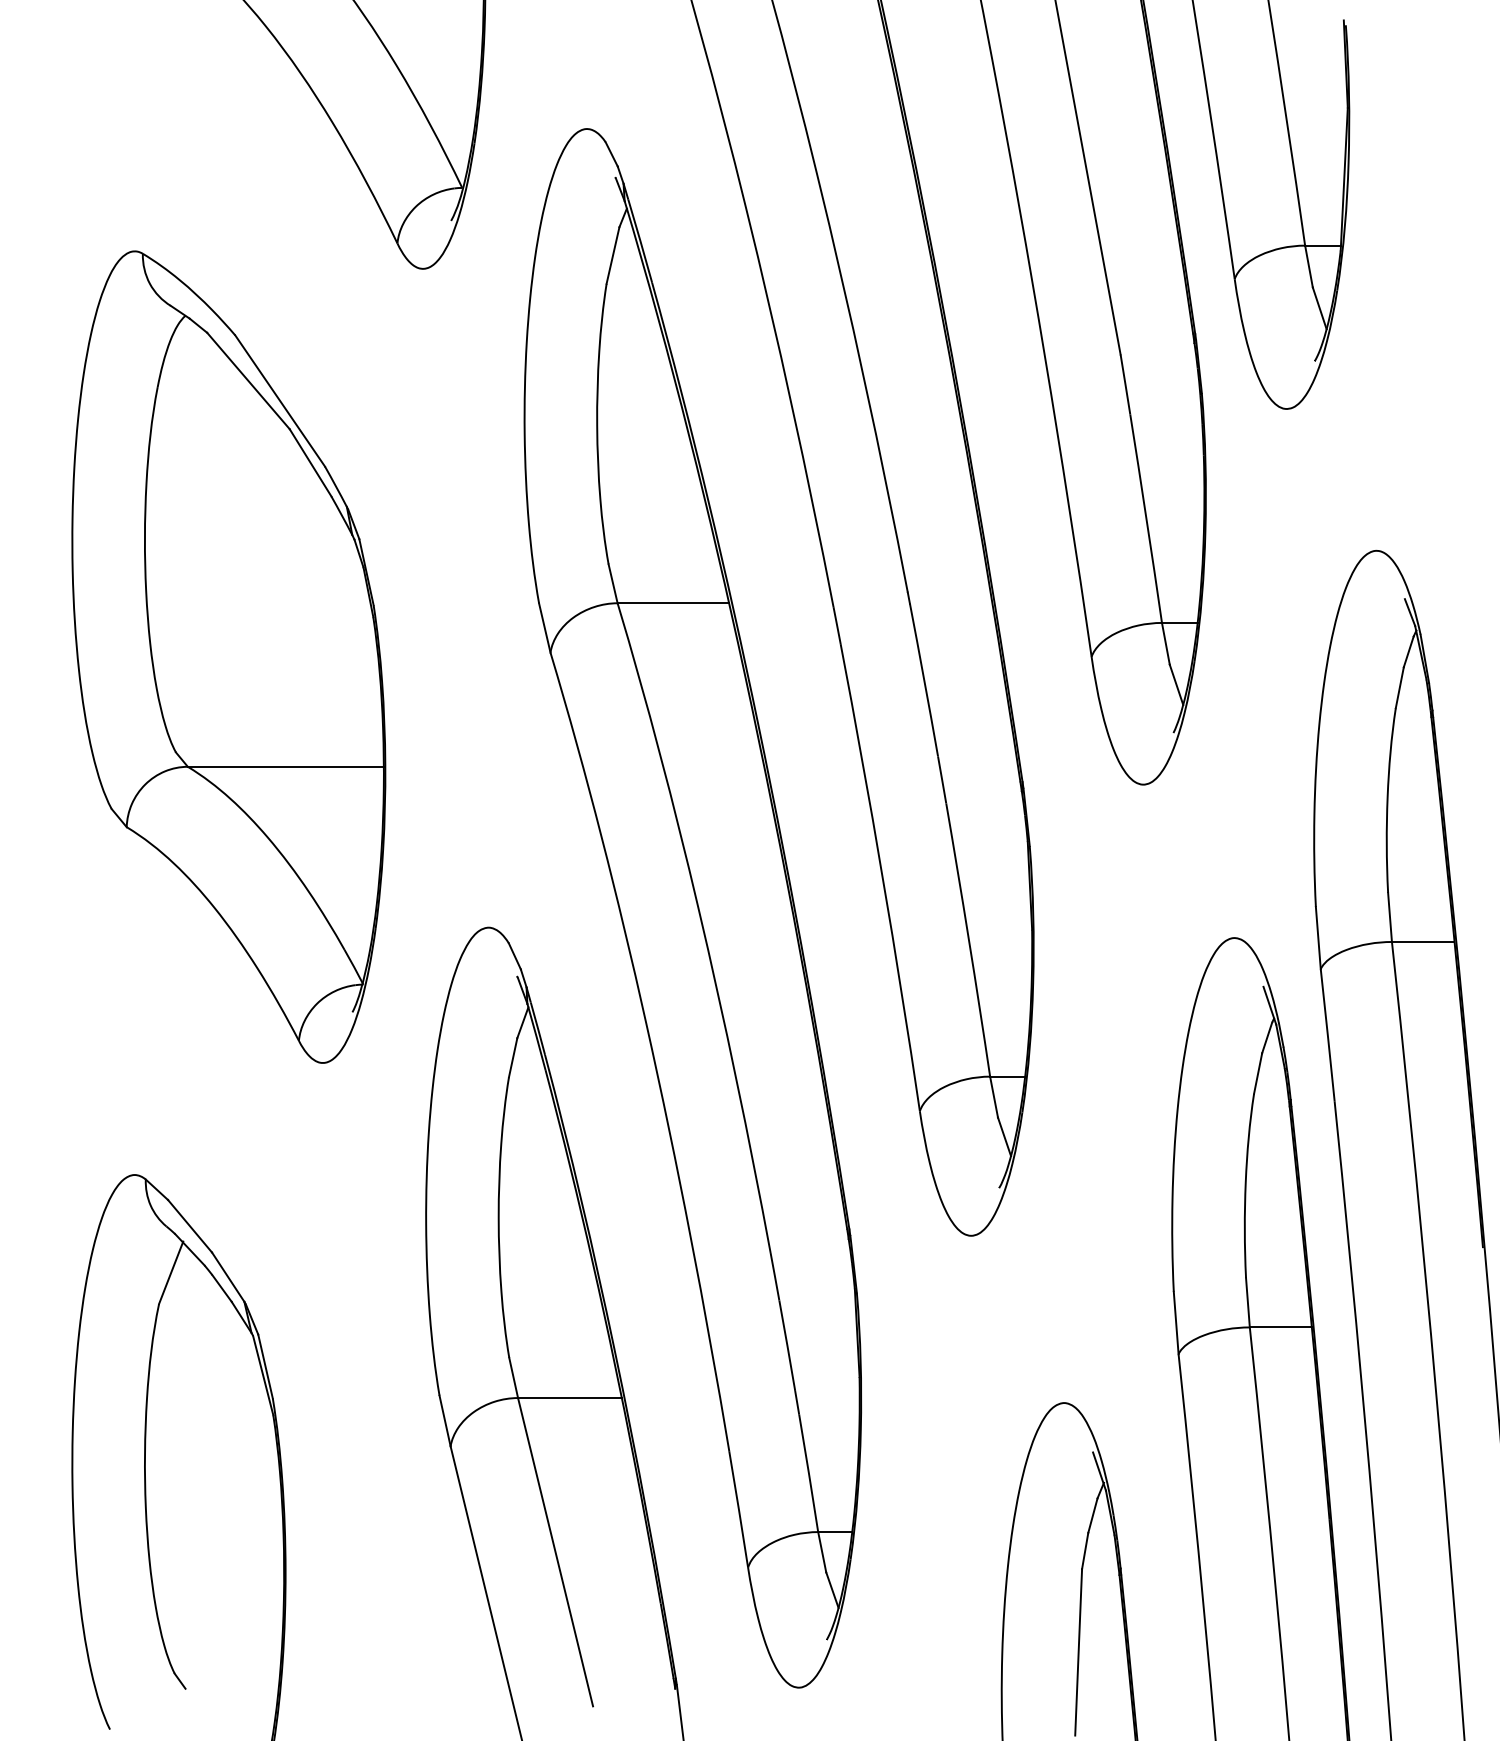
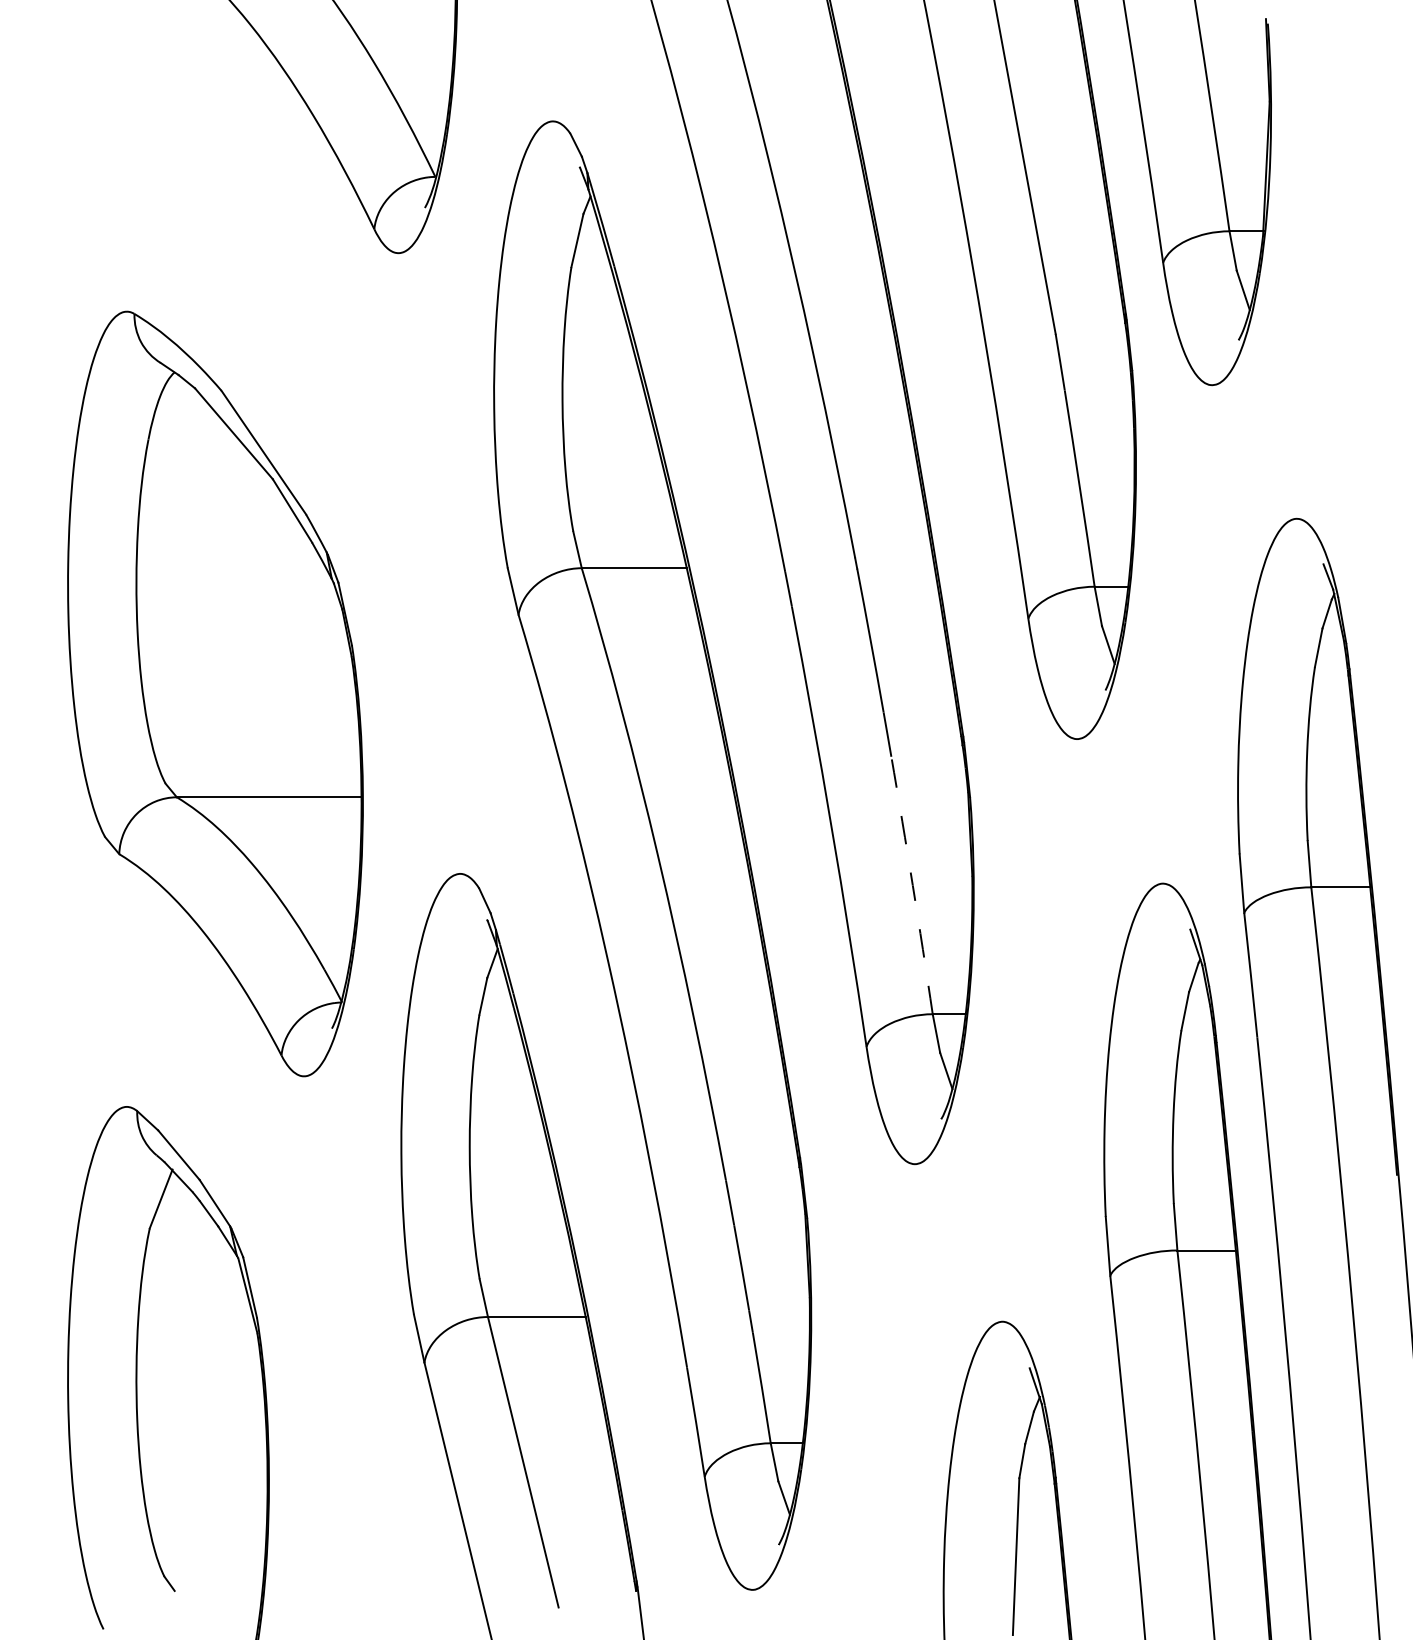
part: (228, 656) -> (215, 693), moved
arc: (968, 940) -> (912, 885), solid -> dashed

